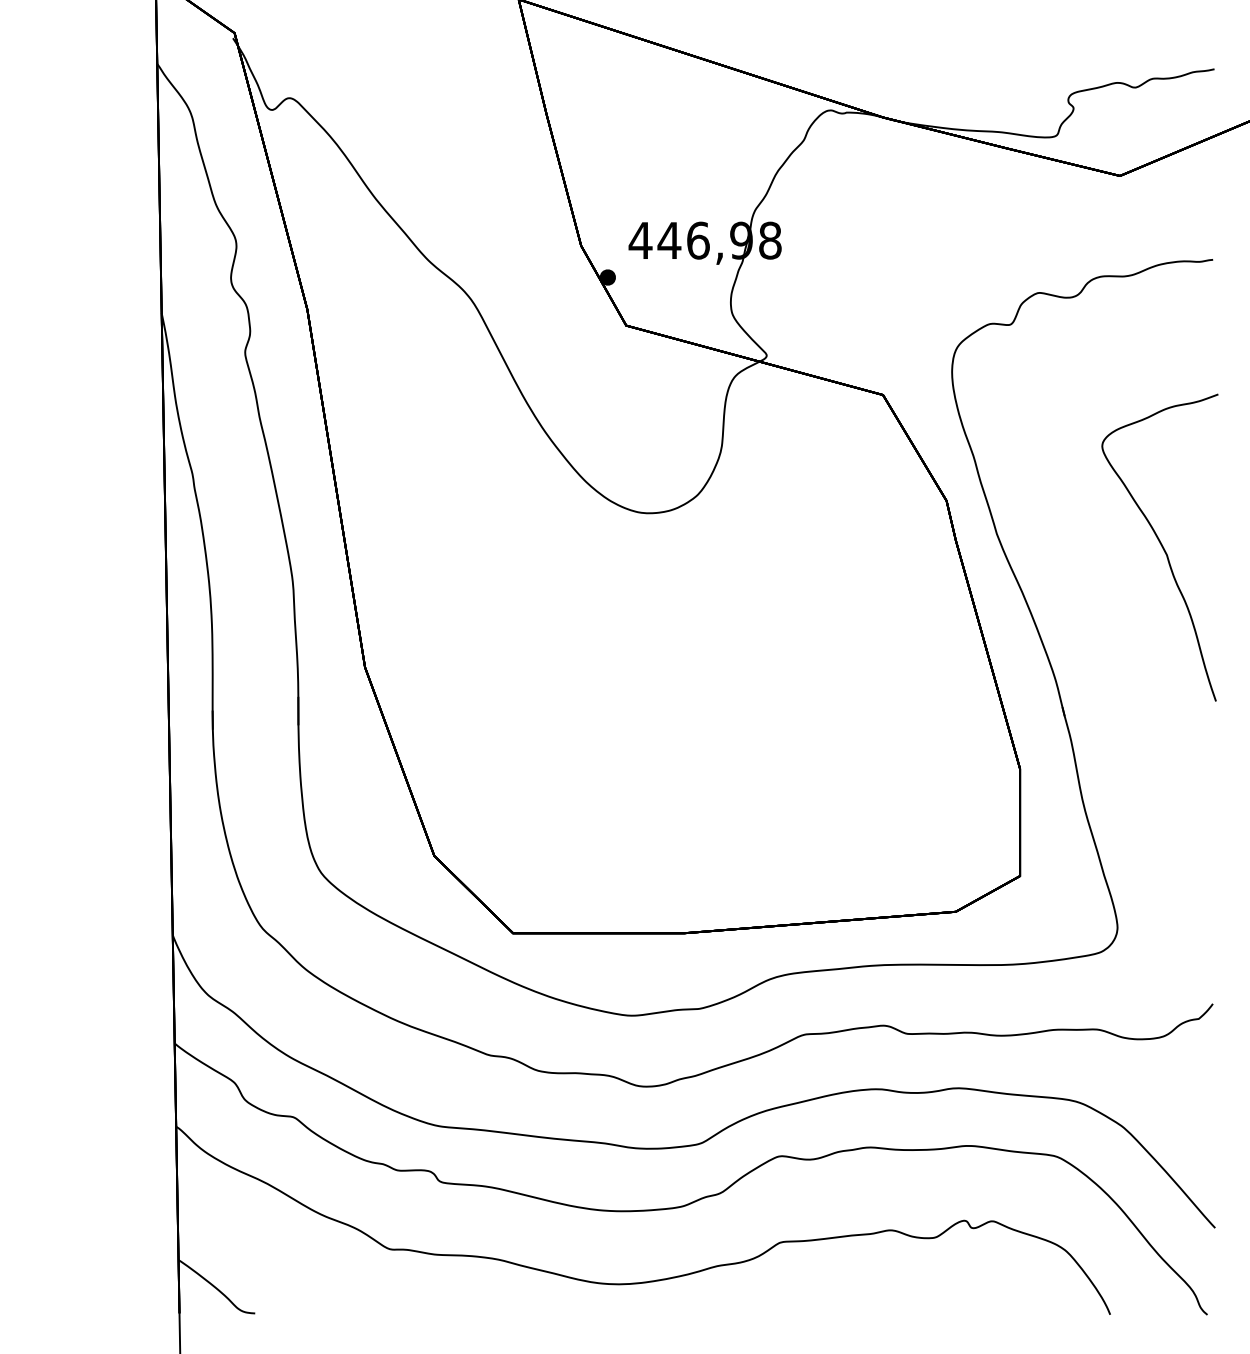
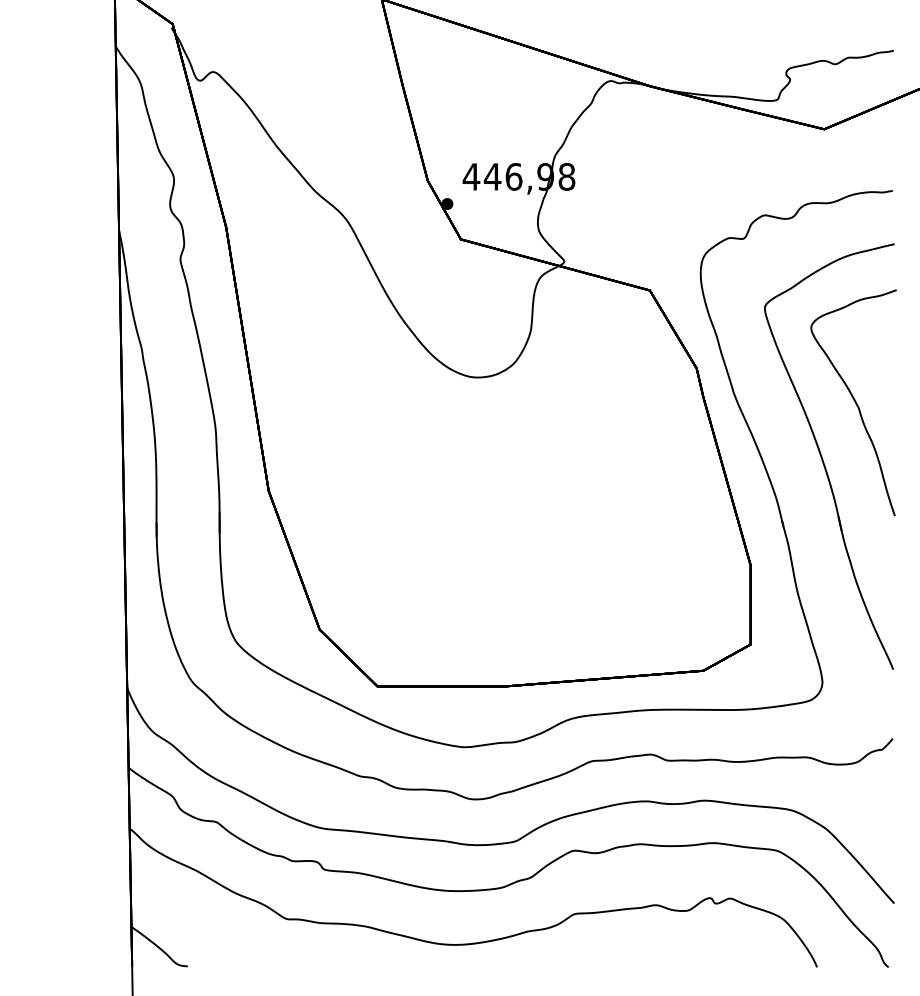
part: (1118, 624) -> (823, 459), added

